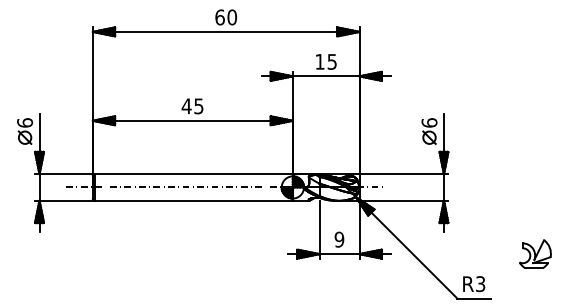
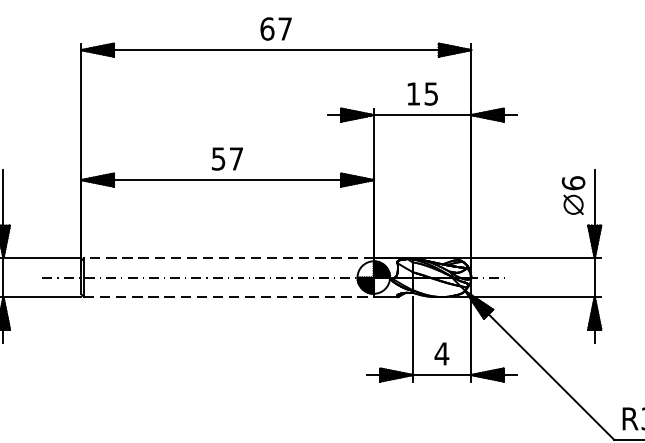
text: (232, 17) -> (285, 29), 60 -> 67
text: (192, 106) -> (227, 159), 45 -> 57
line: (193, 174) -> (228, 258), solid -> dashed
line: (194, 200) -> (230, 296), solid -> dashed
text: (339, 239) -> (442, 353), 9 -> 4

